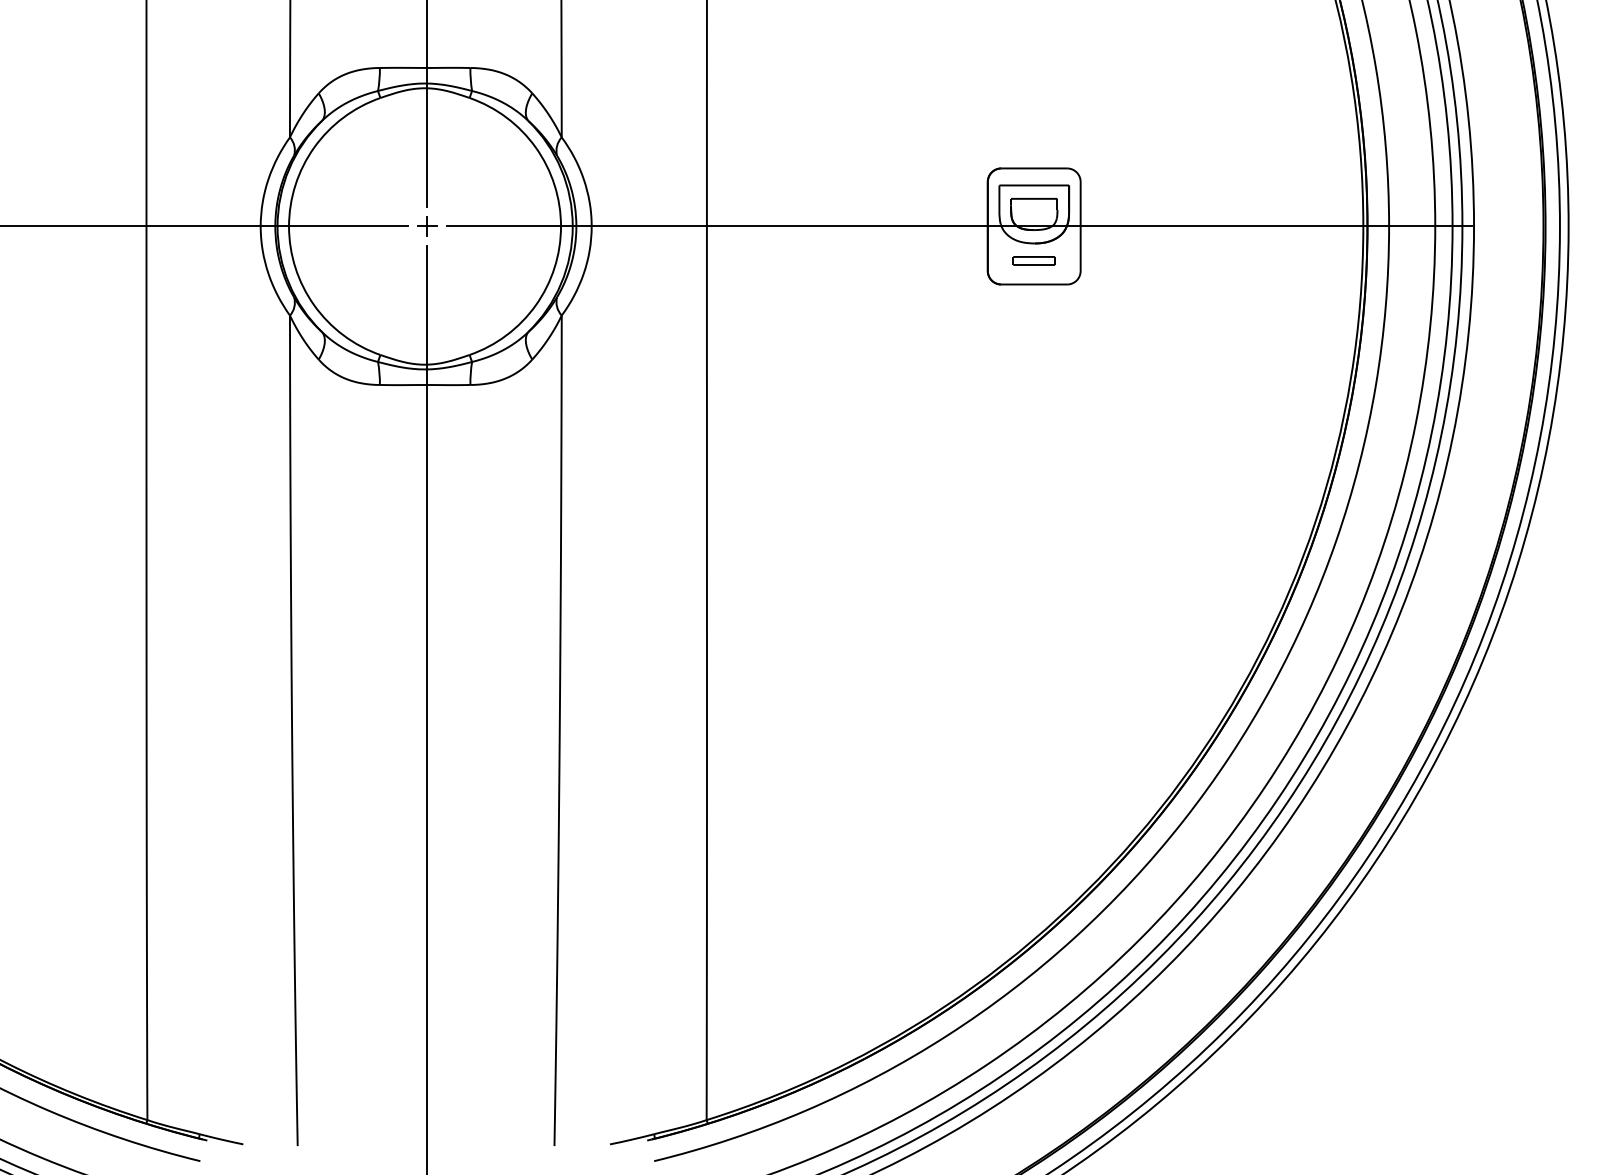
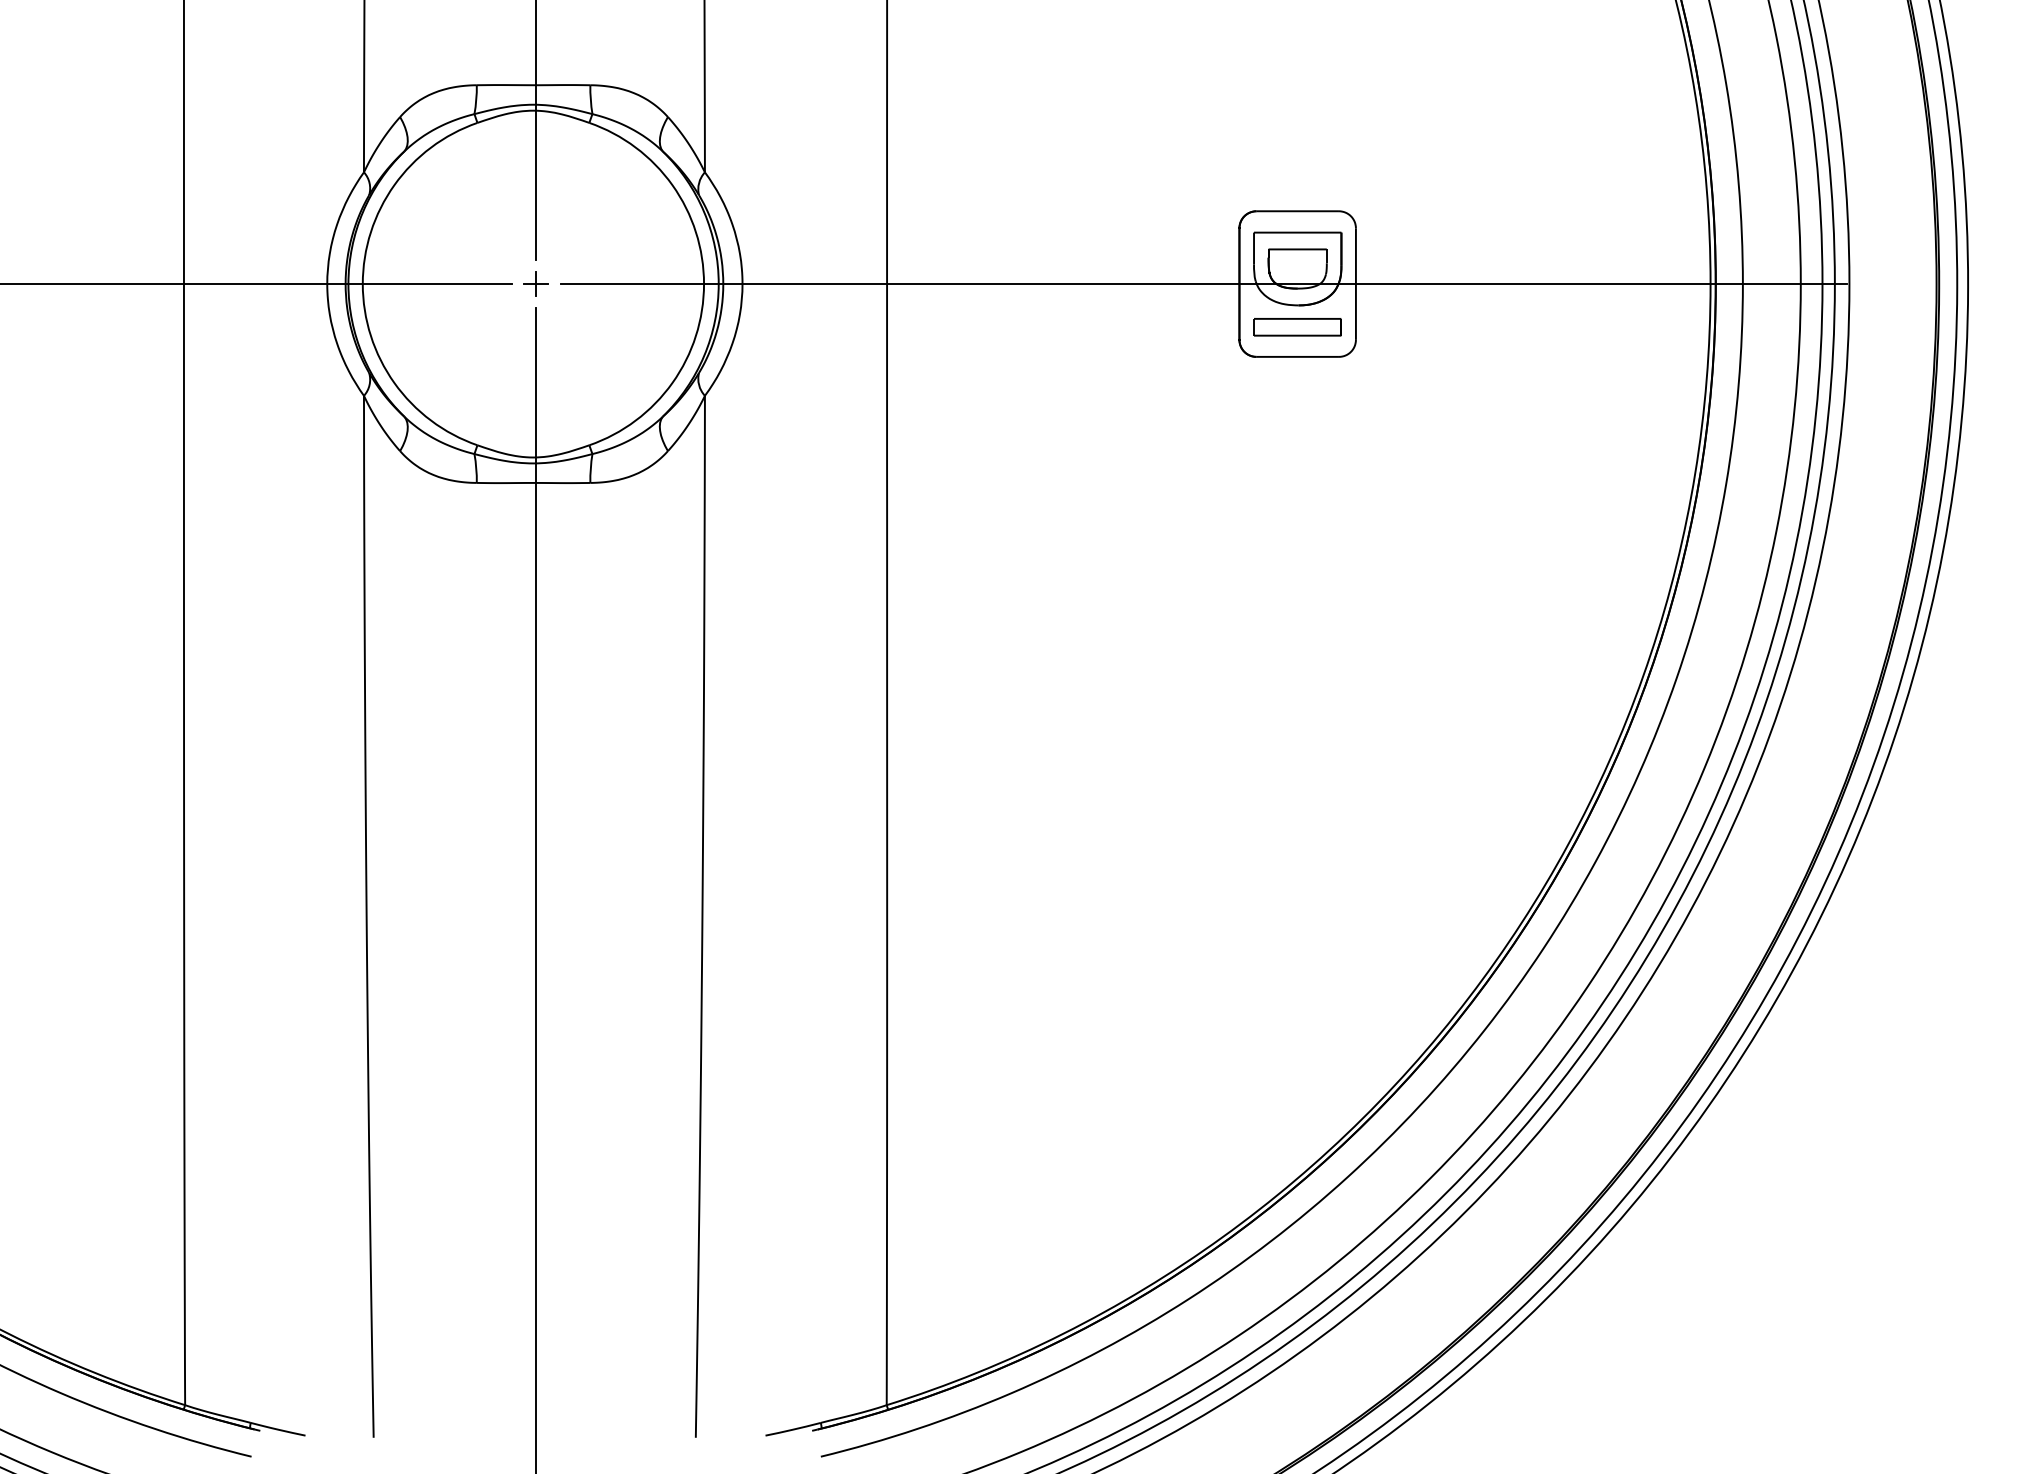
part: (1034, 261) -> (1297, 327), size x1.67

